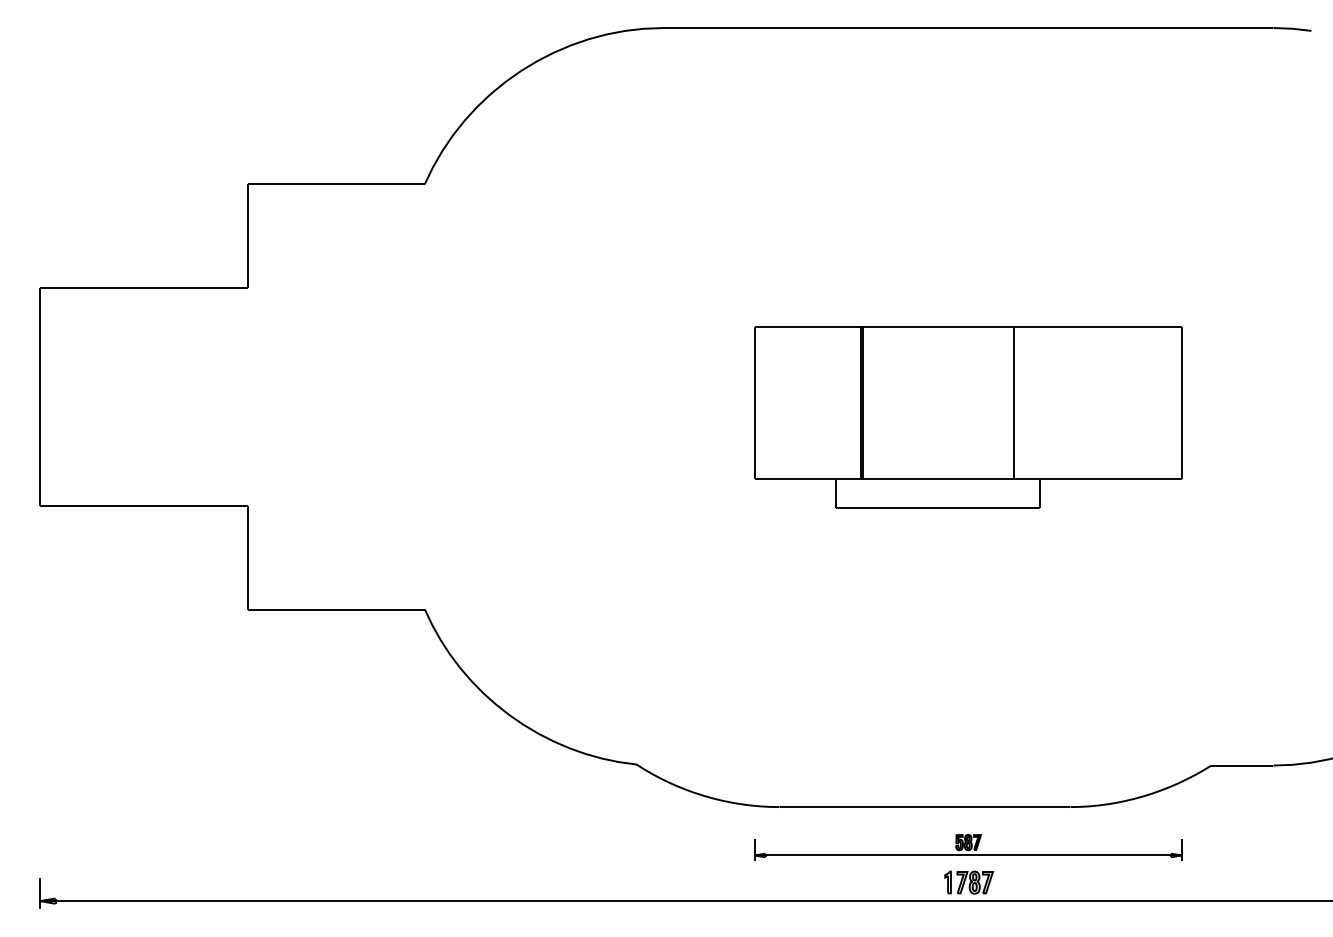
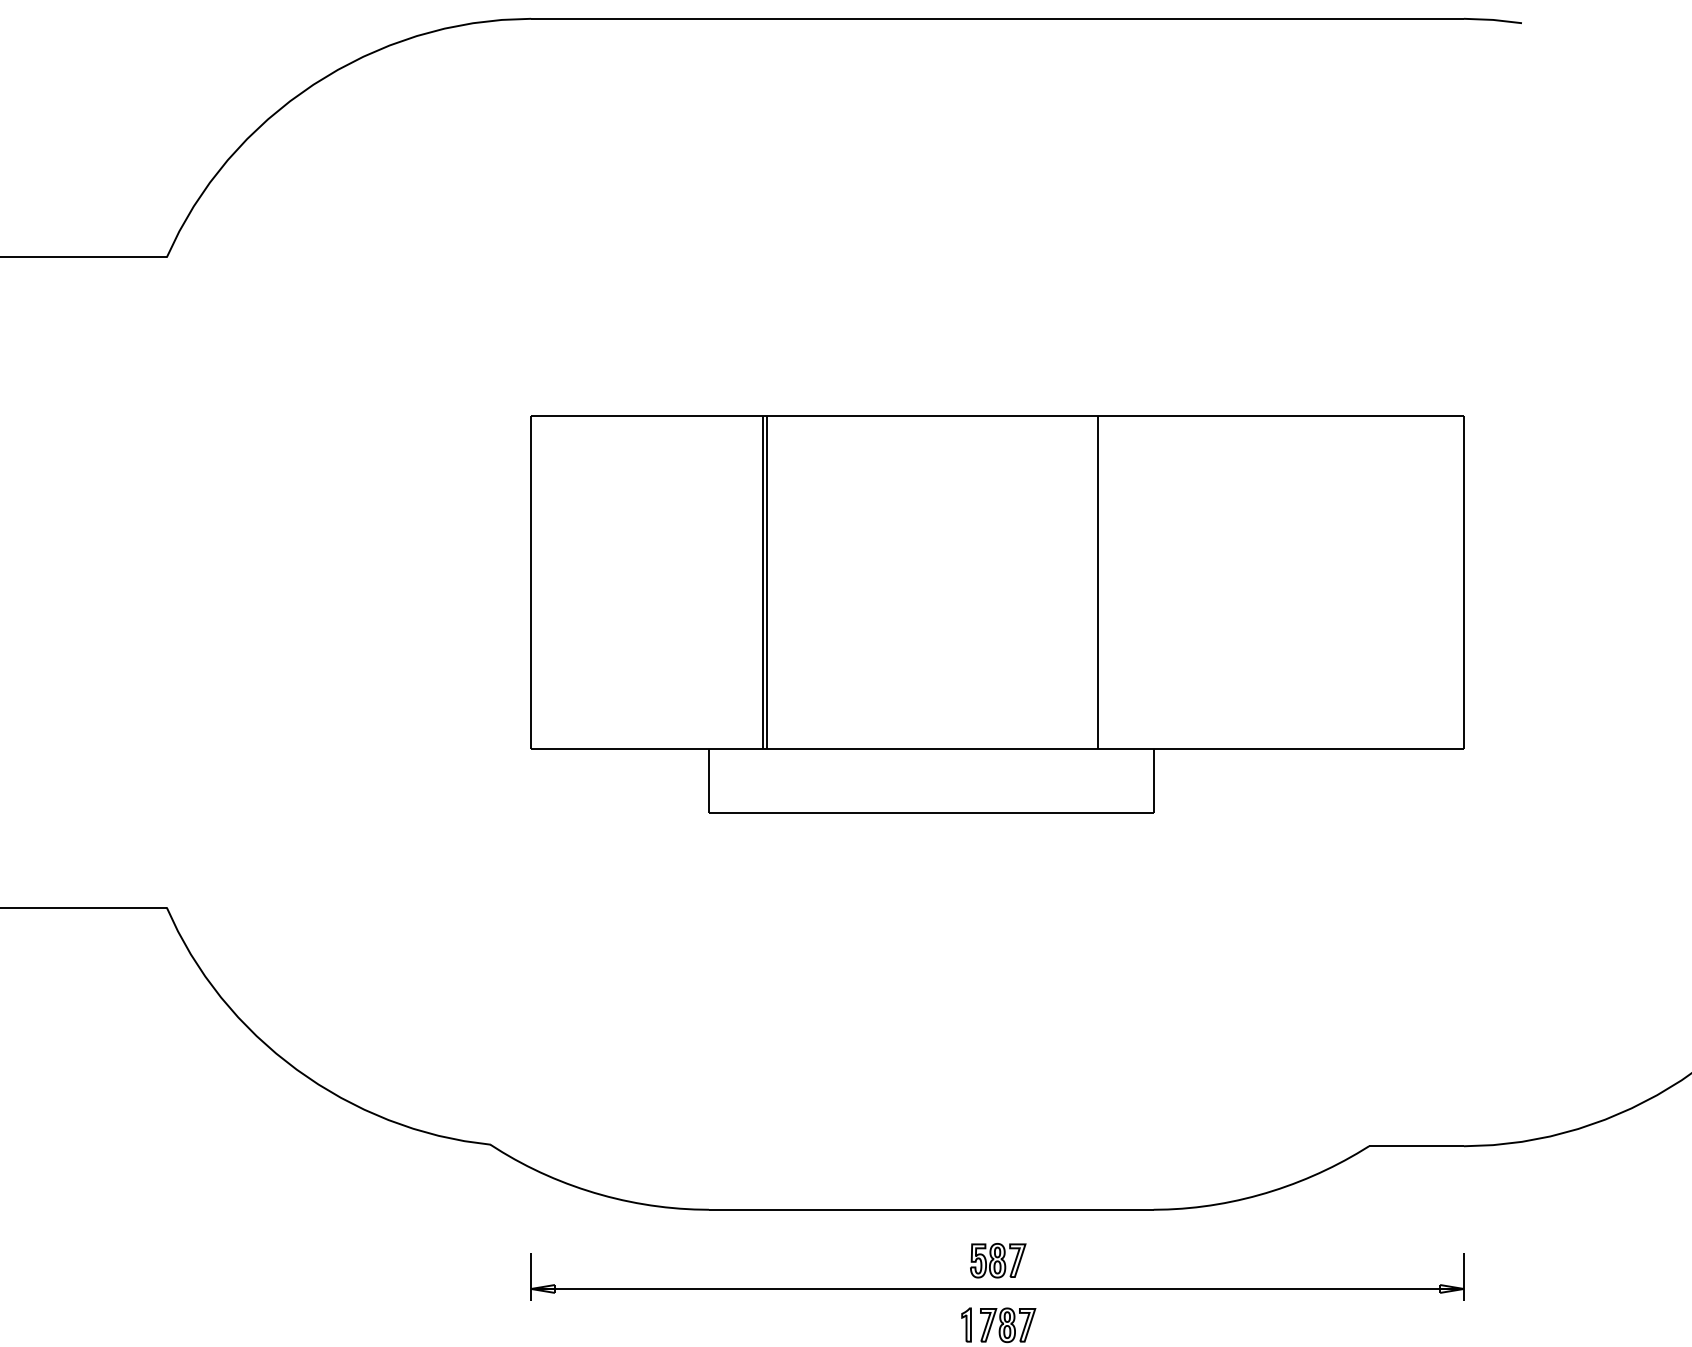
part: (967, 417) -> (996, 614), size x1.43
part: (967, 847) -> (996, 1271), size x1.43

